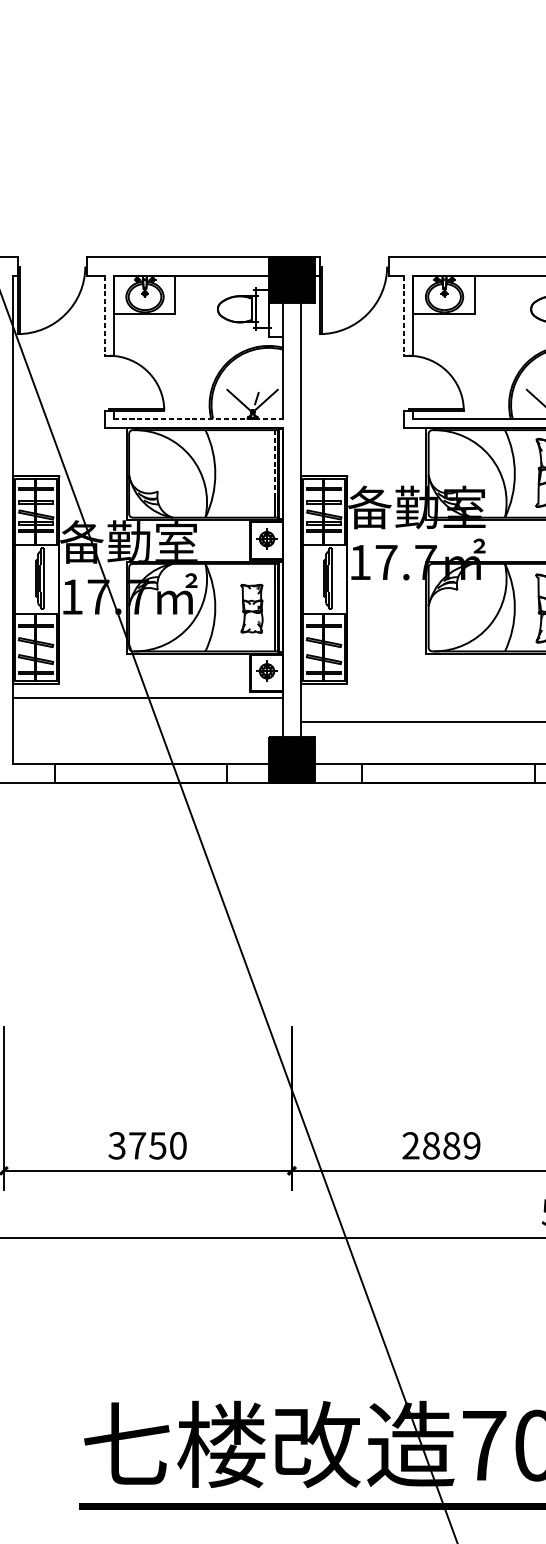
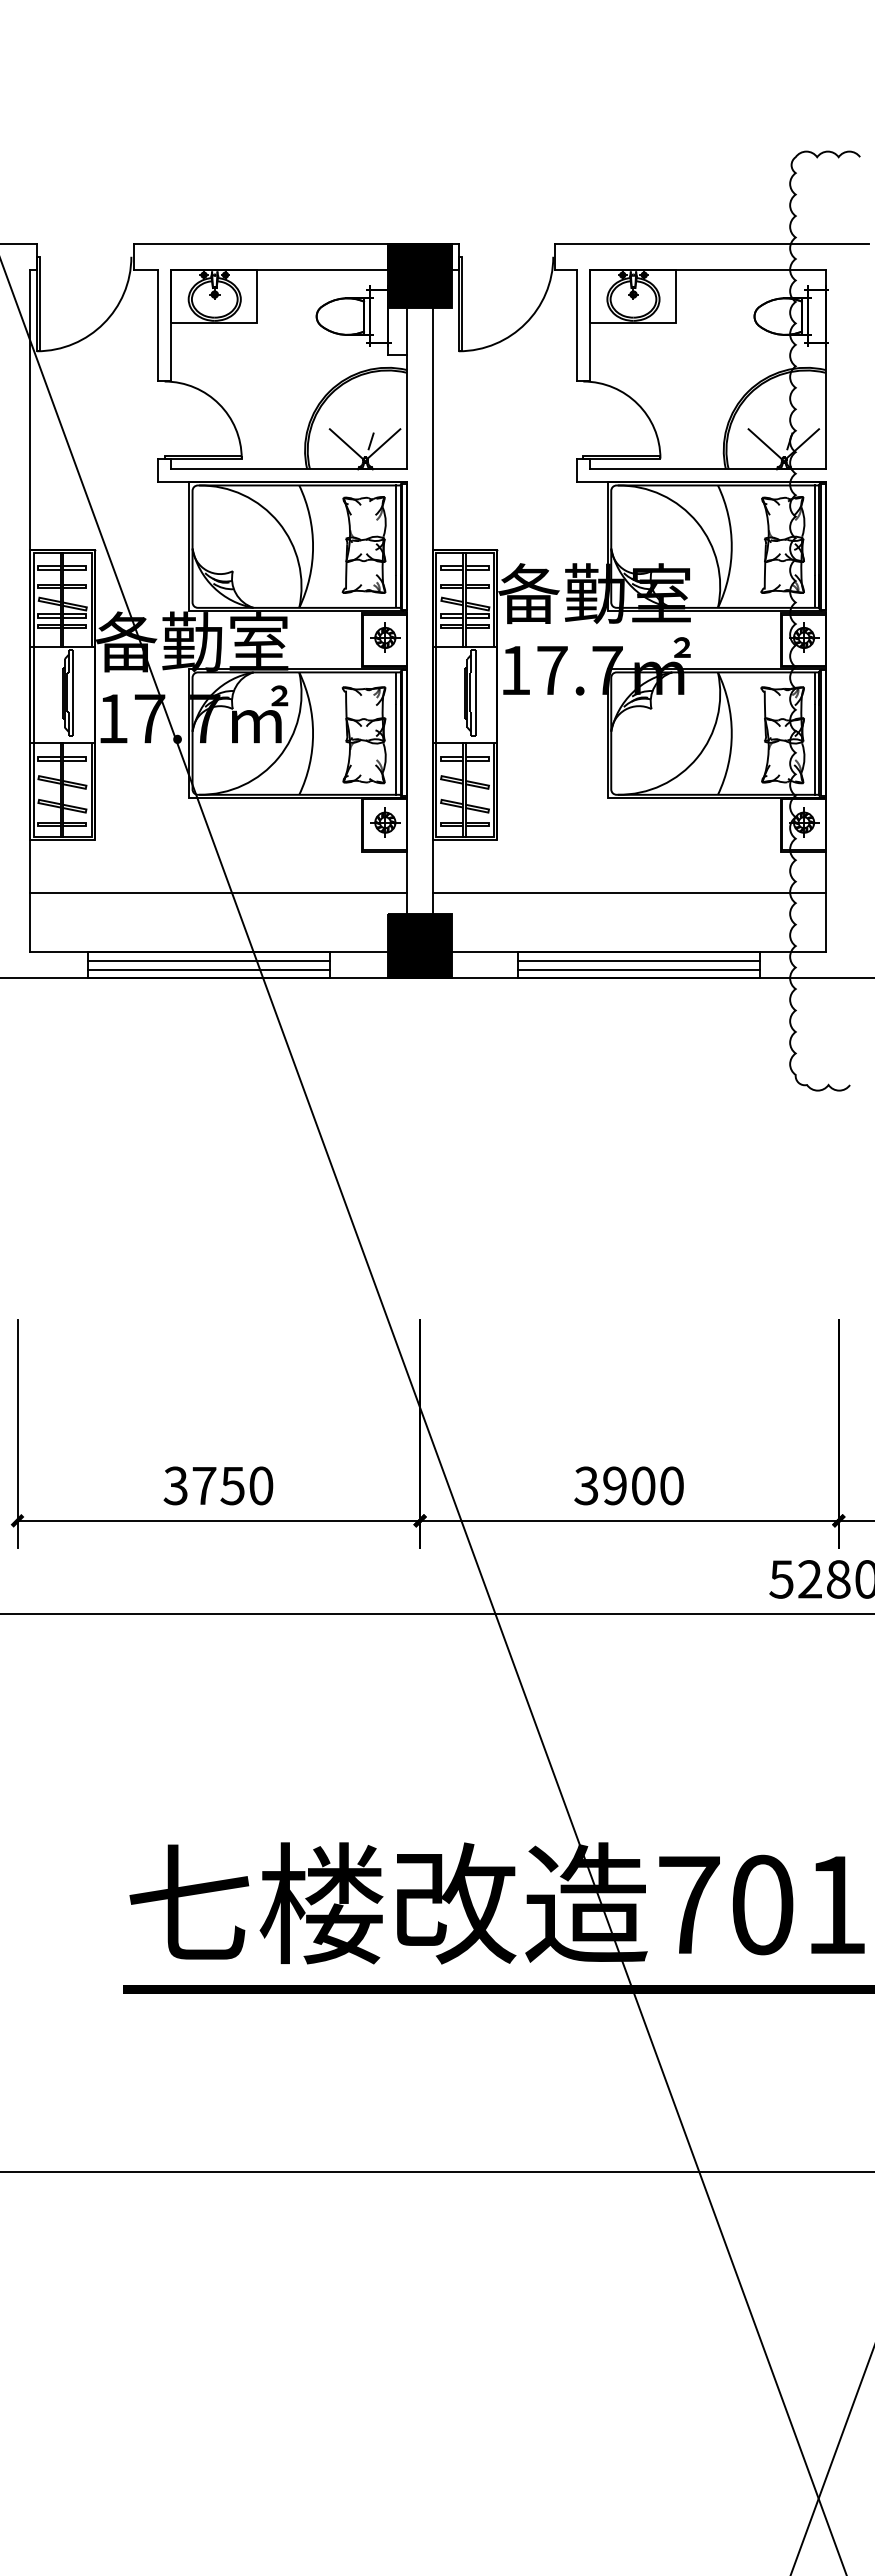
line: (104, 315) -> (158, 325), dashed -> solid
line: (403, 315) -> (576, 325), dashed -> solid
line: (198, 418) -> (289, 469), dashed -> solid
line: (274, 462) -> (395, 530), dashed -> solid
part: (251, 472) -> (363, 544), added
part: (251, 608) -> (363, 735), size x1.43
line: (147, 698) -> (218, 893), moved
line: (140, 770) -> (208, 961), added
line: (448, 770) -> (638, 961), added
line: (140, 776) -> (208, 969), added
line: (448, 776) -> (638, 969), added
text: (440, 1145) -> (628, 1485), 2889 -> 3900

